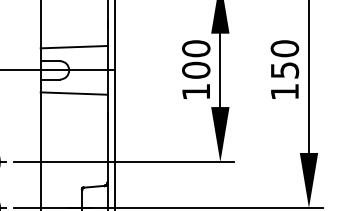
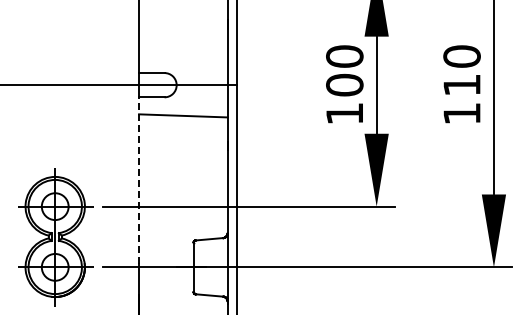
line: (74, 47) -> (183, 54), removed
text: (284, 69) -> (461, 84), 150 -> 110
line: (41, 142) -> (139, 180), solid -> dashed

